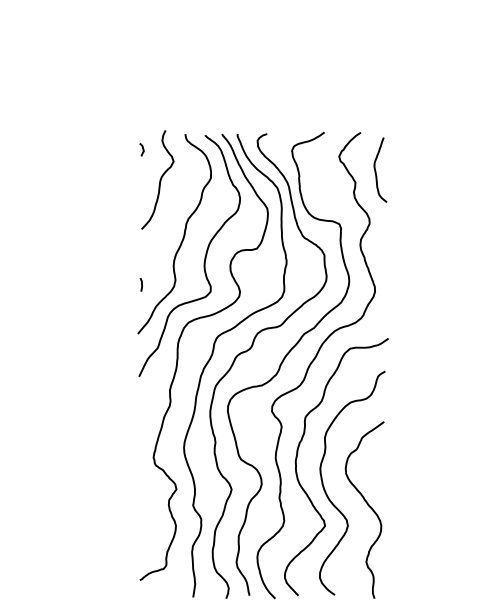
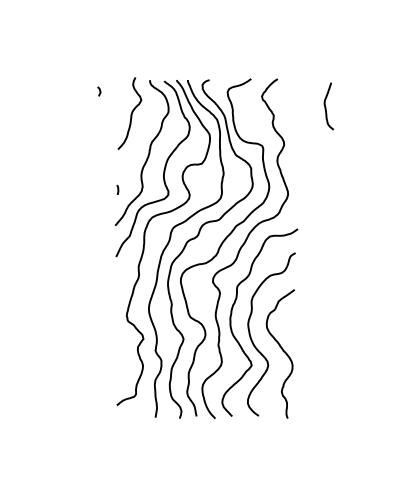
line: (142, 149) -> (99, 91), moved
curve: (377, 171) -> (326, 107), moved

